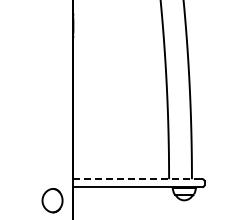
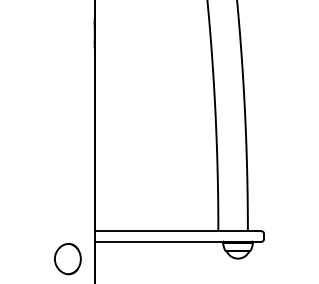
line: (135, 179) -> (174, 231), dashed -> solid

